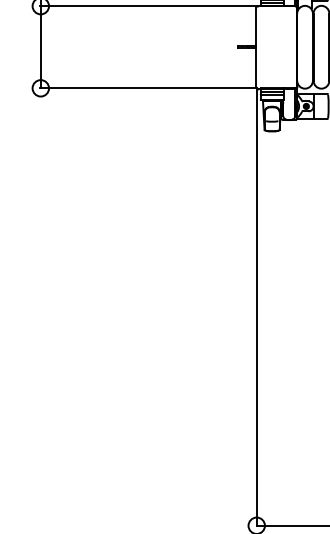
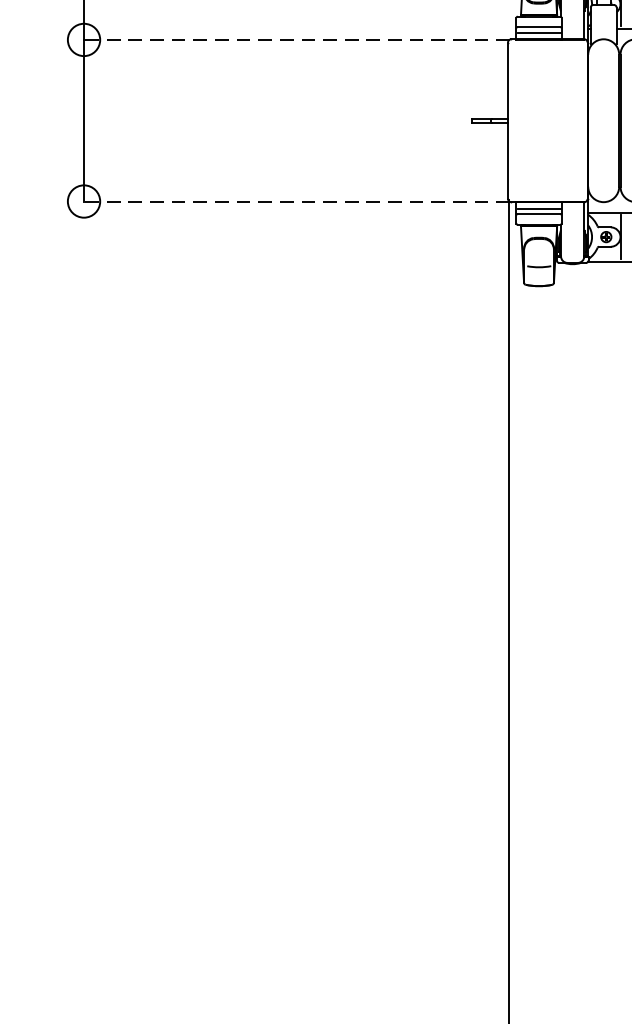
line: (148, 6) -> (295, 40), solid -> dashed
line: (148, 88) -> (295, 201), solid -> dashed

